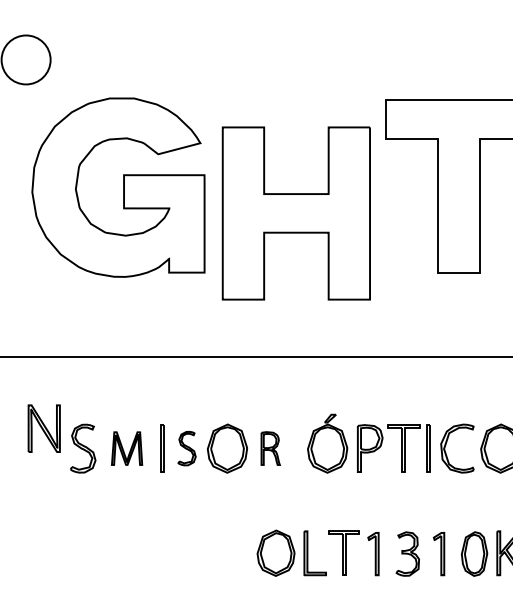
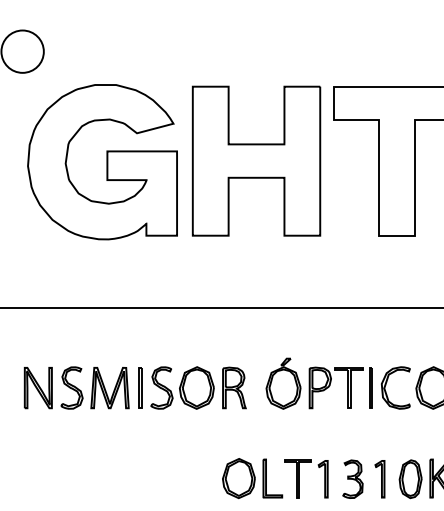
part: (295, 213) -> (255, 161), moved
part: (43, 428) -> (37, 387), moved
part: (126, 448) -> (109, 387), size x1.43
part: (186, 448) -> (161, 387), size x1.43
part: (270, 448) -> (234, 387), size x1.43

